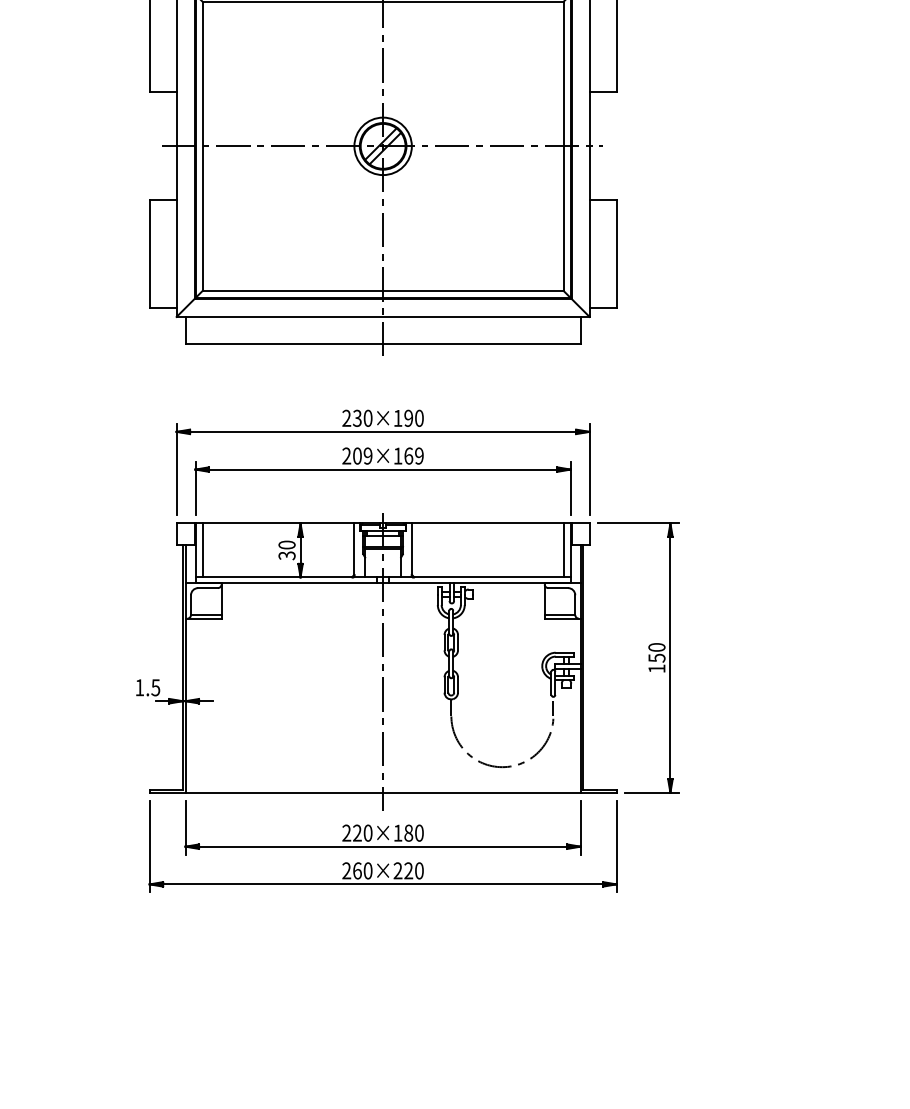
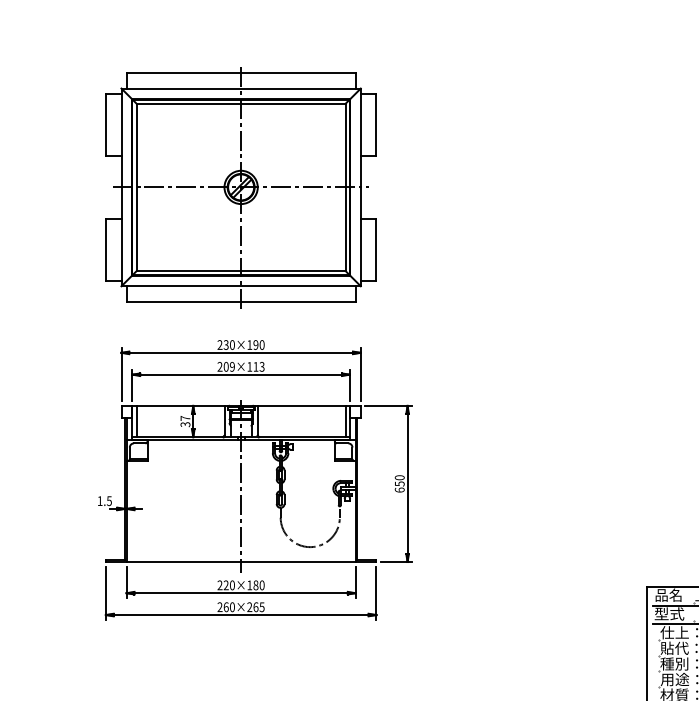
text: (413, 455) -> (258, 366), 209×169 -> 209×113
text: (287, 543) -> (185, 417), 30 -> 37
text: (656, 667) -> (399, 489), 150 -> 650
text: (413, 871) -> (258, 607), 260×220 -> 260×265

